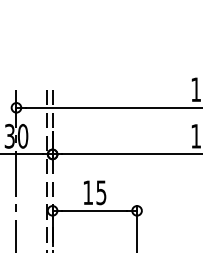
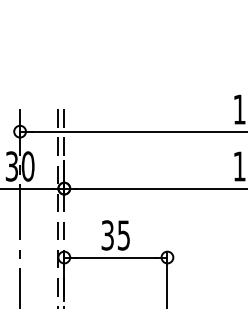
text: (88, 192) -> (108, 235), 15 -> 35

